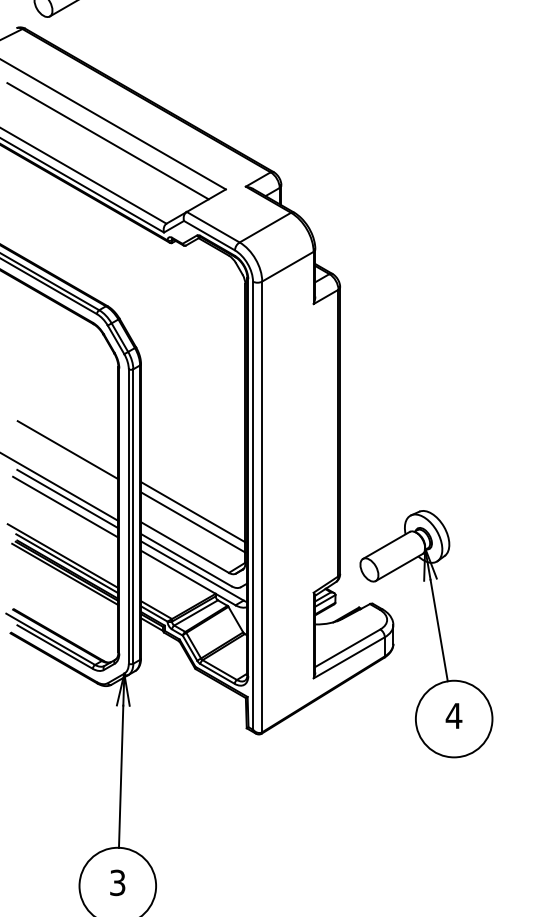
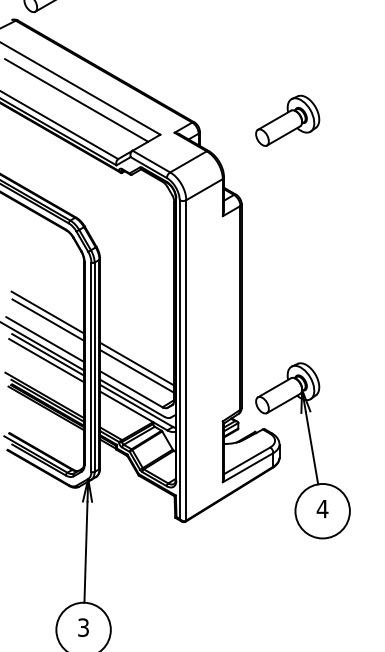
part: (404, 169) -> (287, 120), added
line: (67, 439) -> (47, 312), added
line: (64, 477) -> (45, 339), added

